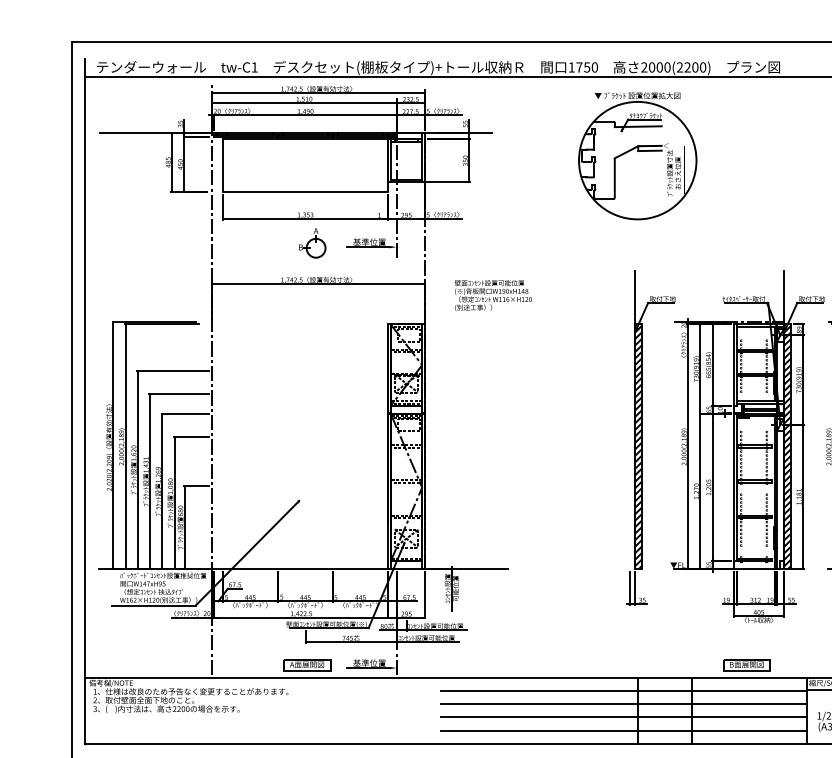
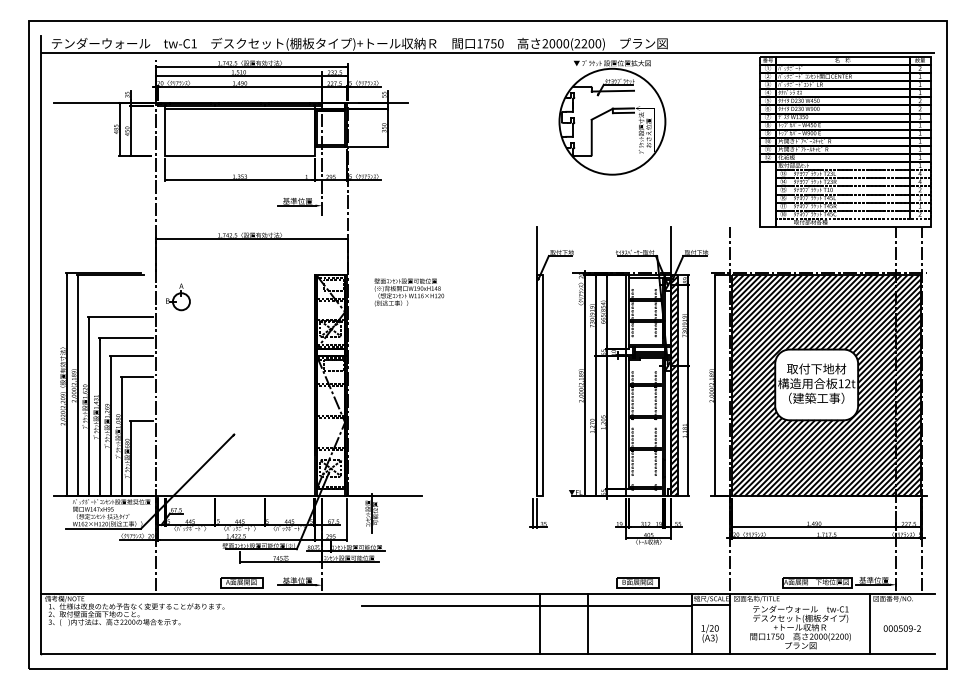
part: (637, 155) -> (612, 117), moved
part: (312, 243) -> (178, 297), moved
text: (493, 295) -> (409, 292), moved
hatch: (637, 446) -> (539, 385), removed
line: (623, 703) -> (526, 617), removed
line: (623, 717) -> (526, 629), removed
line: (623, 730) -> (526, 641), removed

